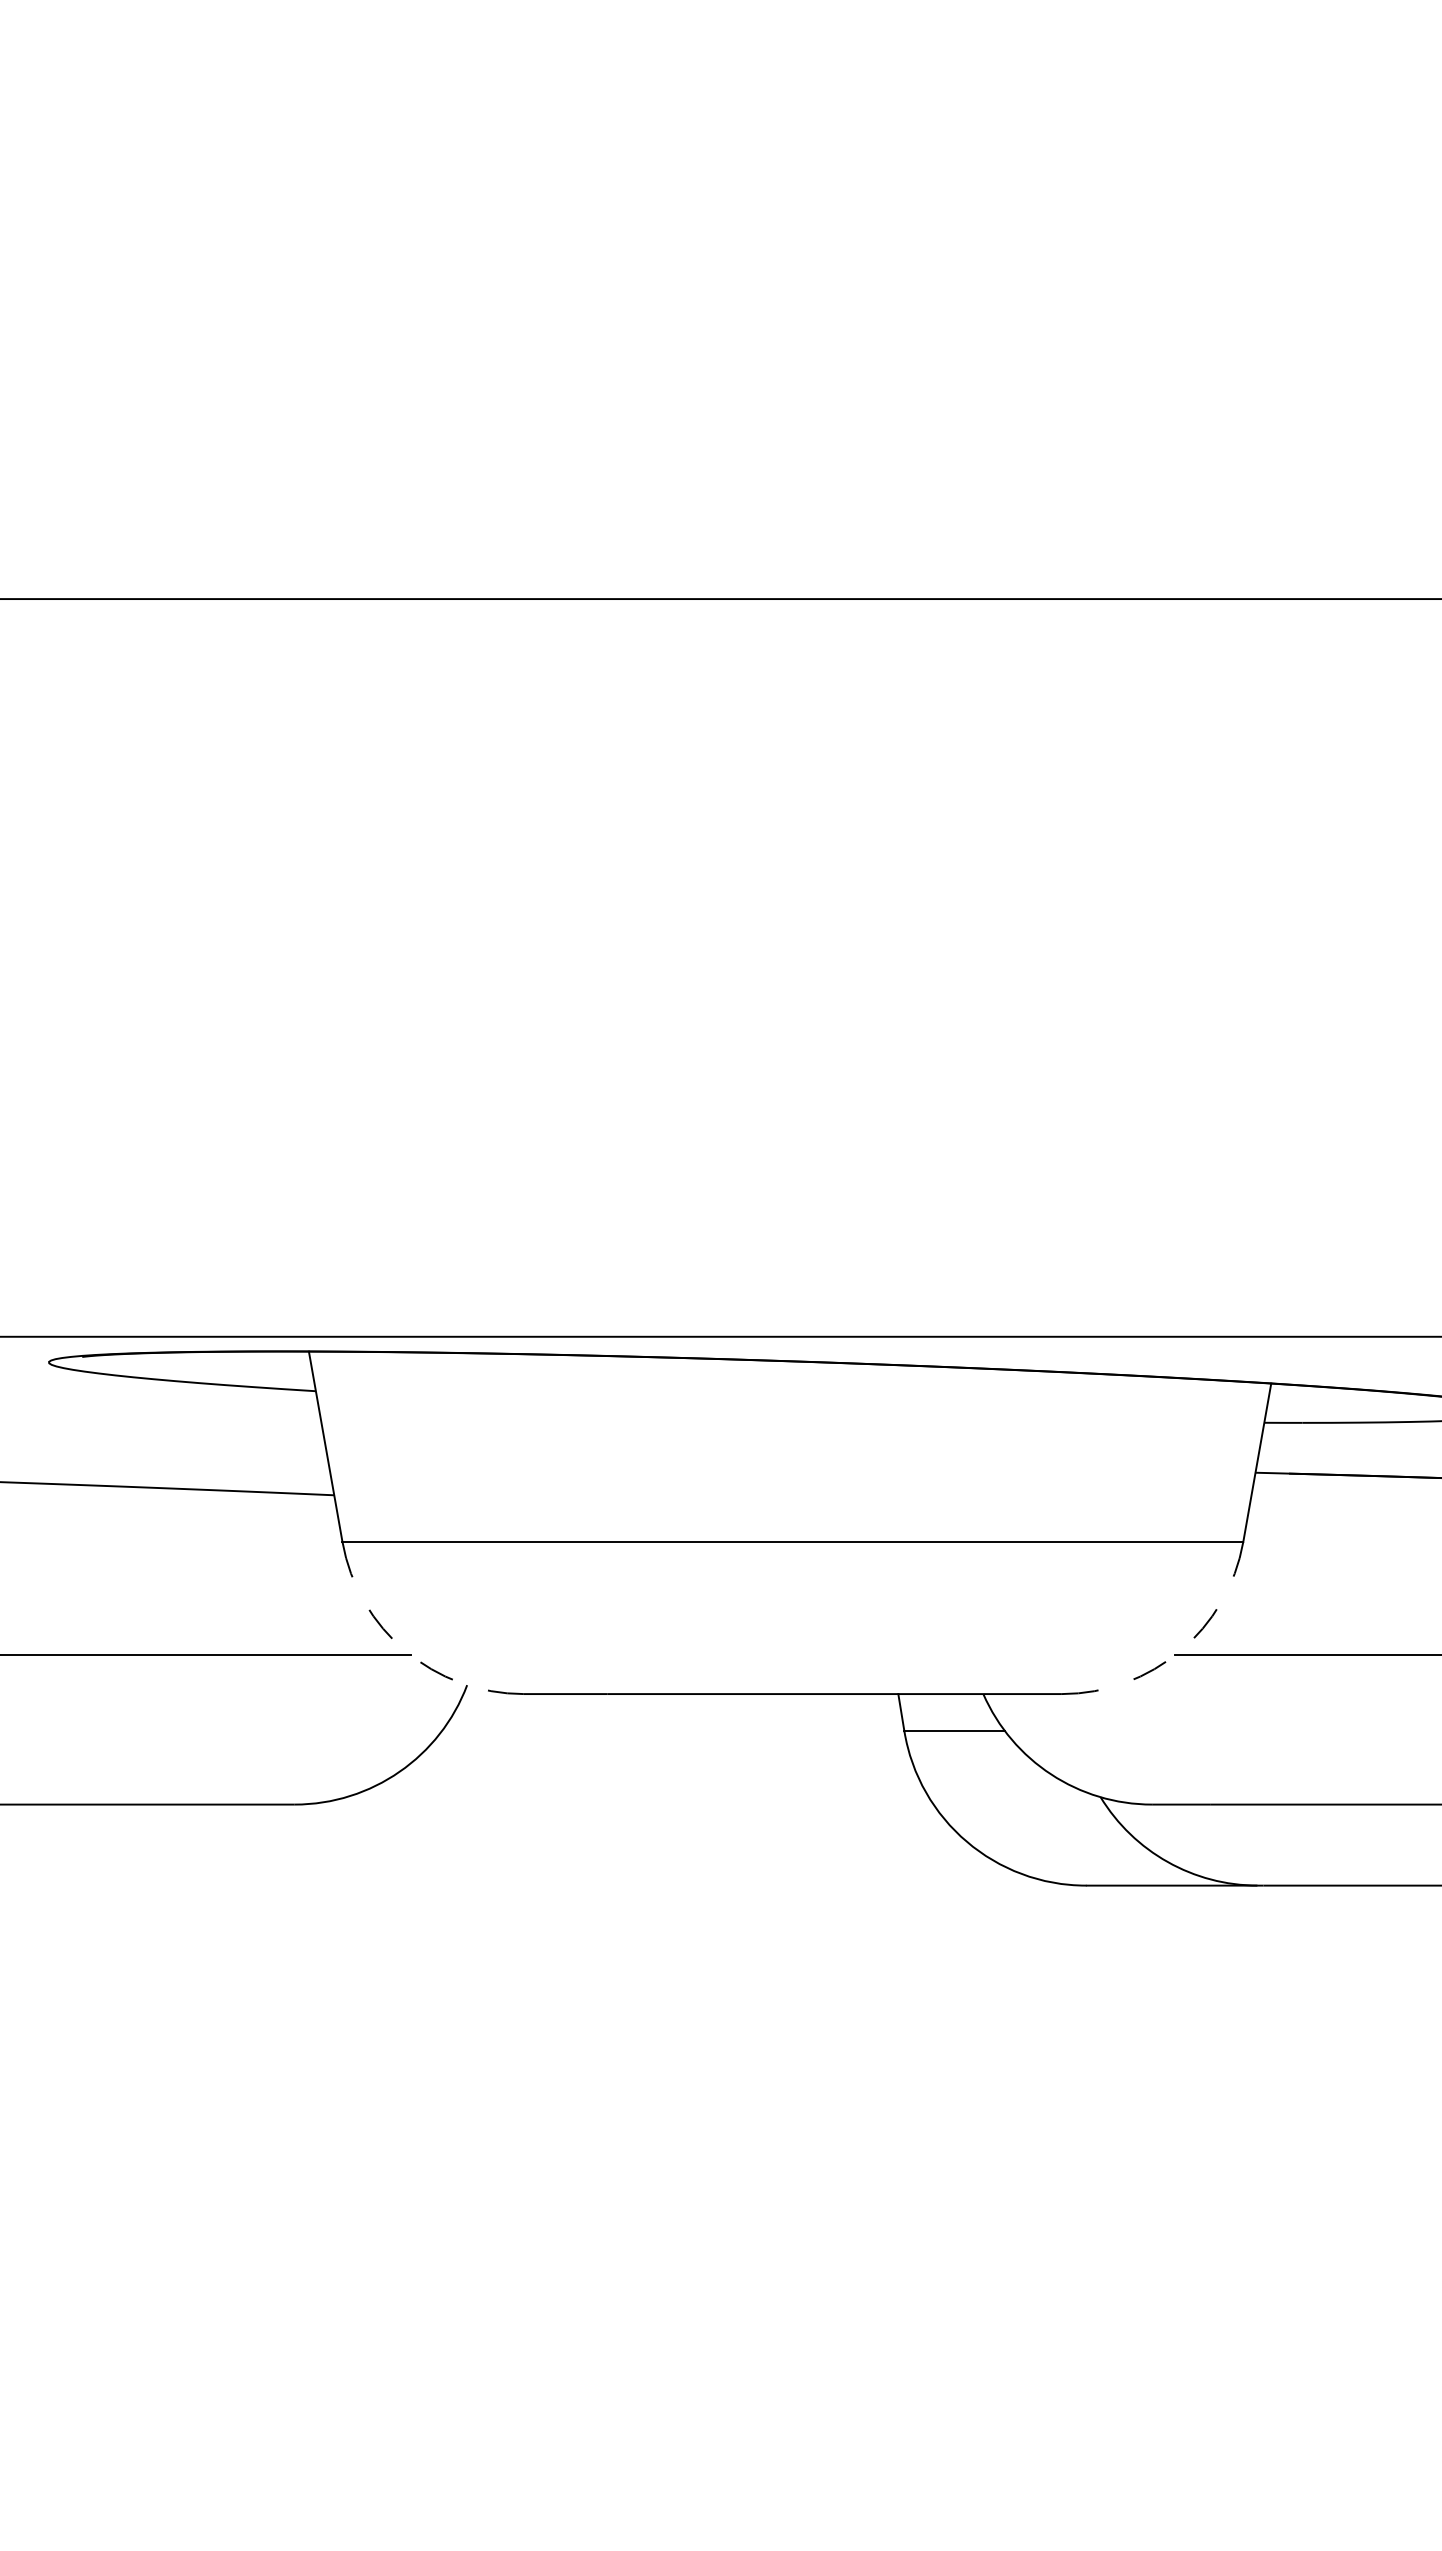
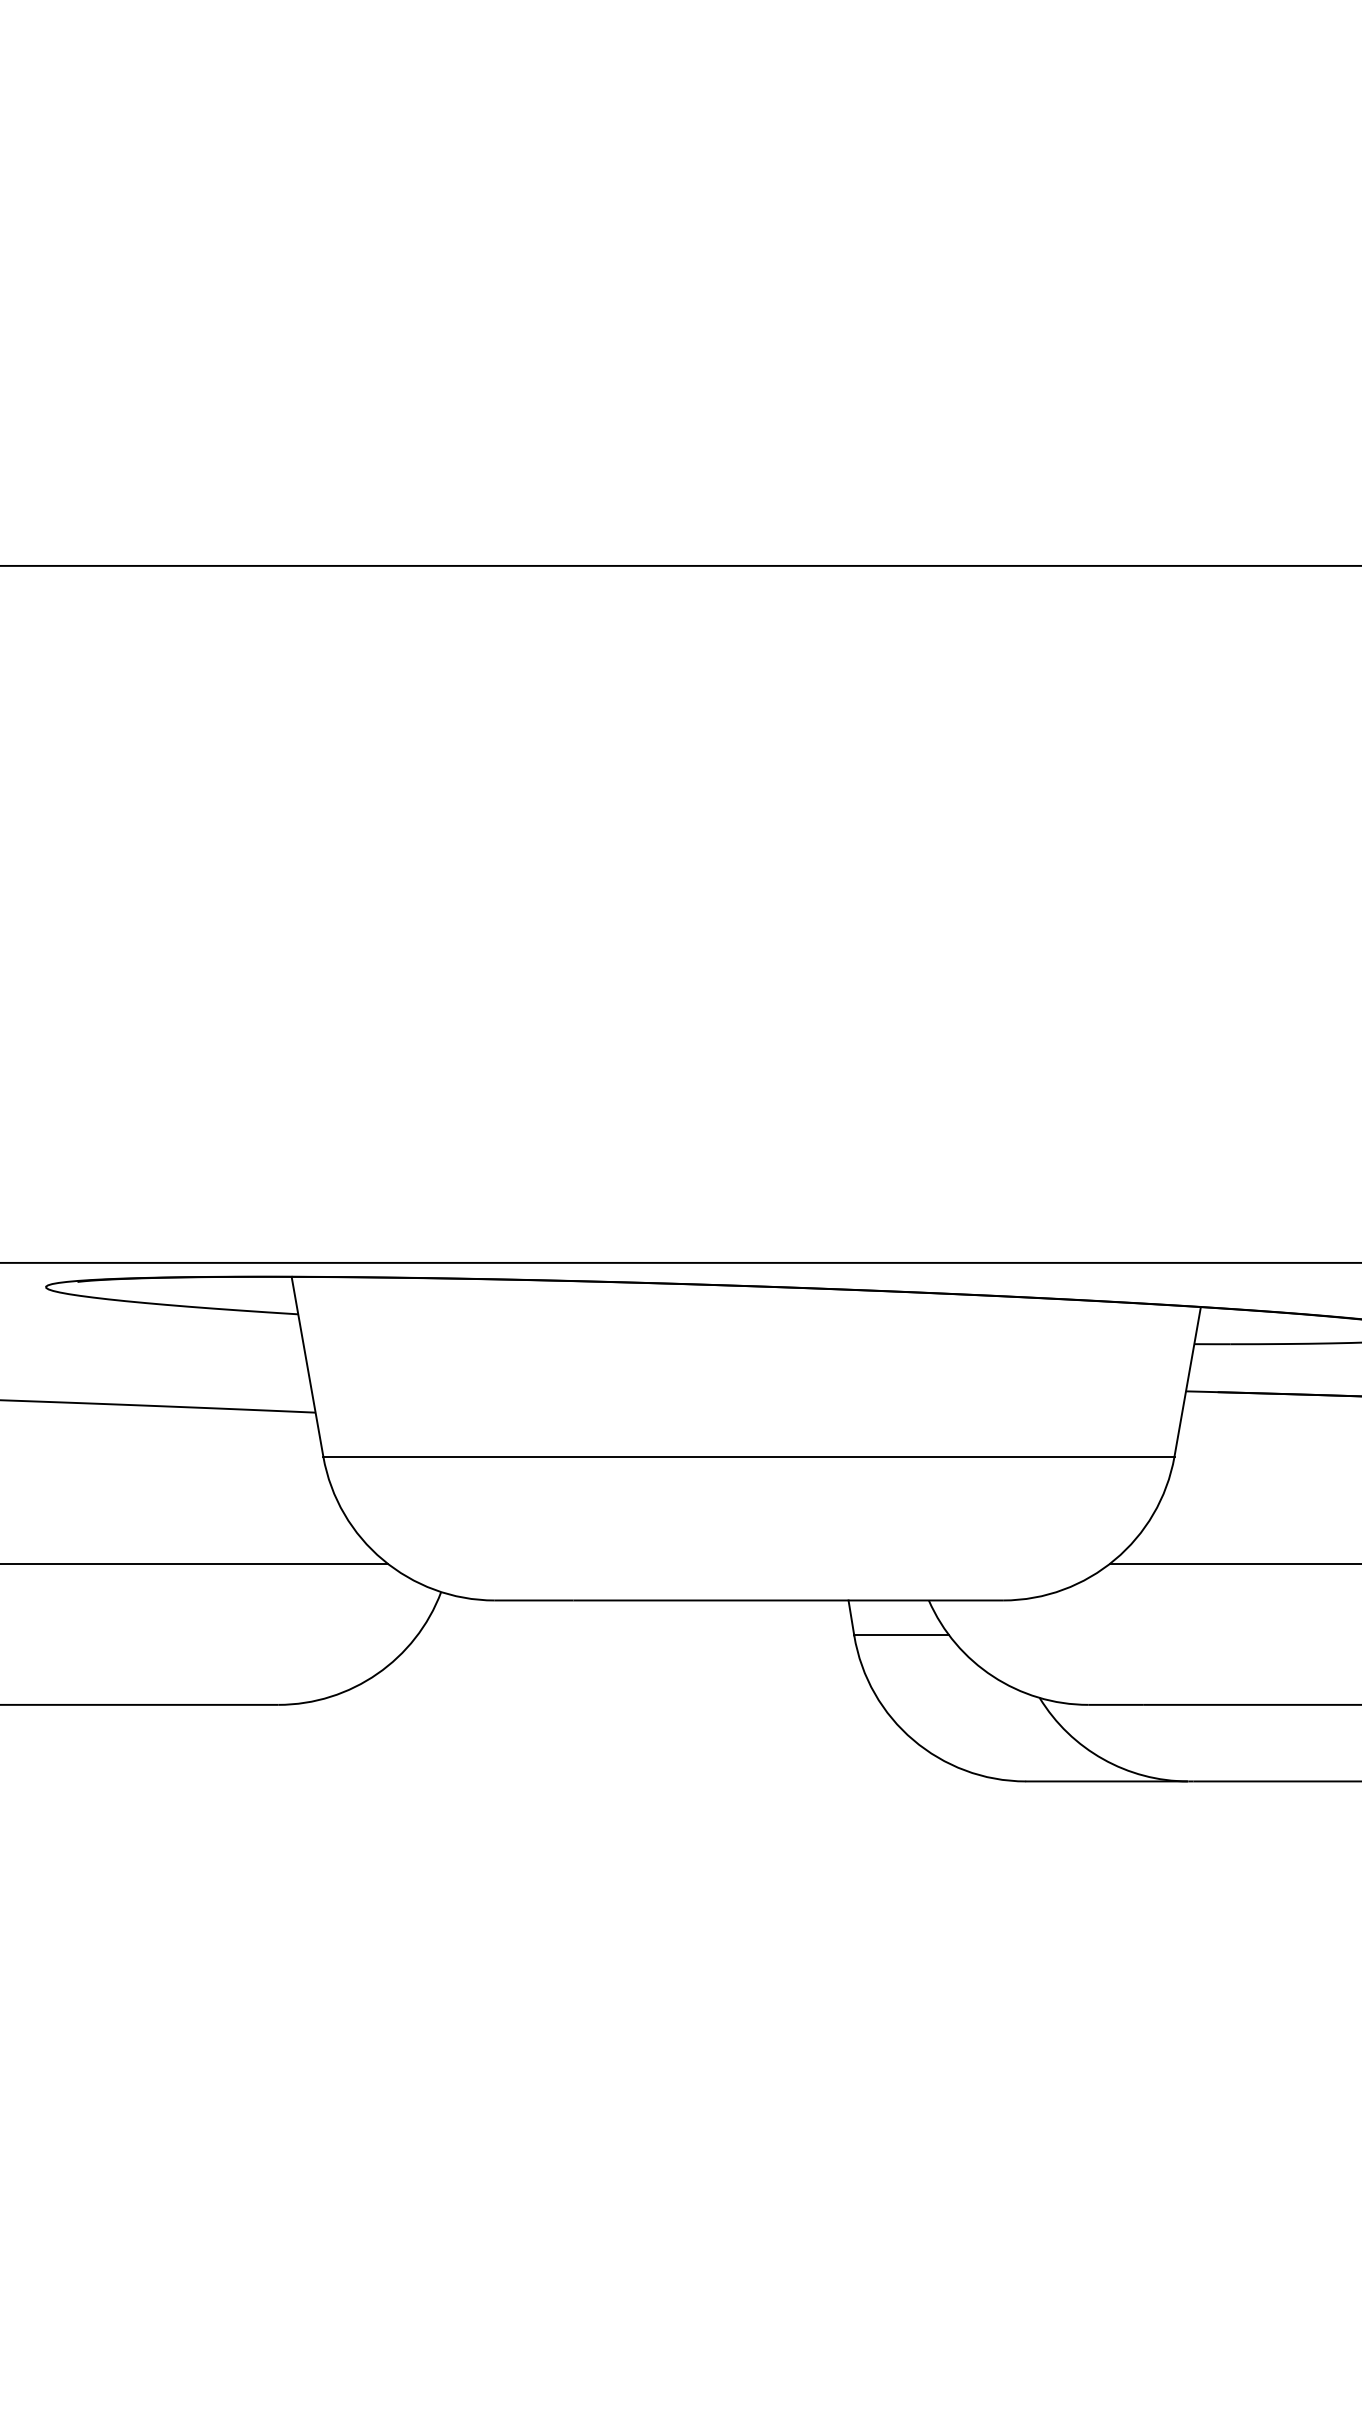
arc: (405, 1650) -> (382, 1559), dashed -> solid
arc: (1180, 1650) -> (1115, 1559), dashed -> solid

